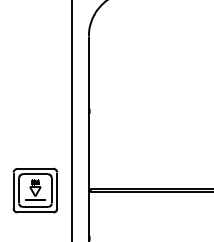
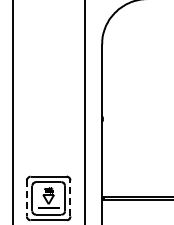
line: (57, 190) -> (70, 198), solid -> dashed
line: (13, 191) -> (26, 199), solid -> dashed

